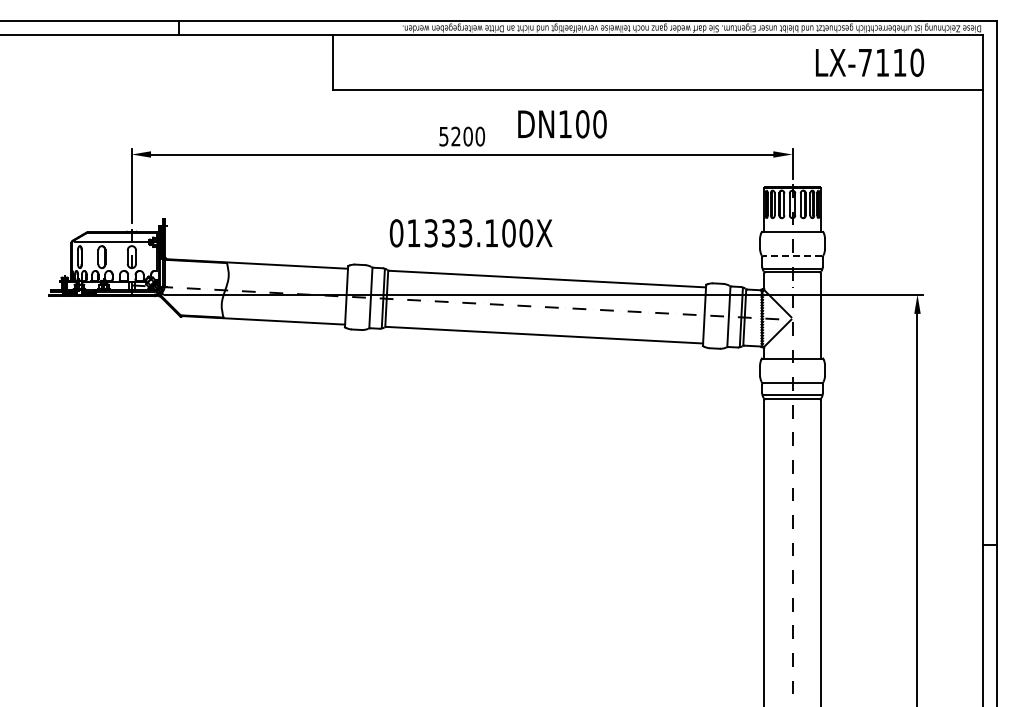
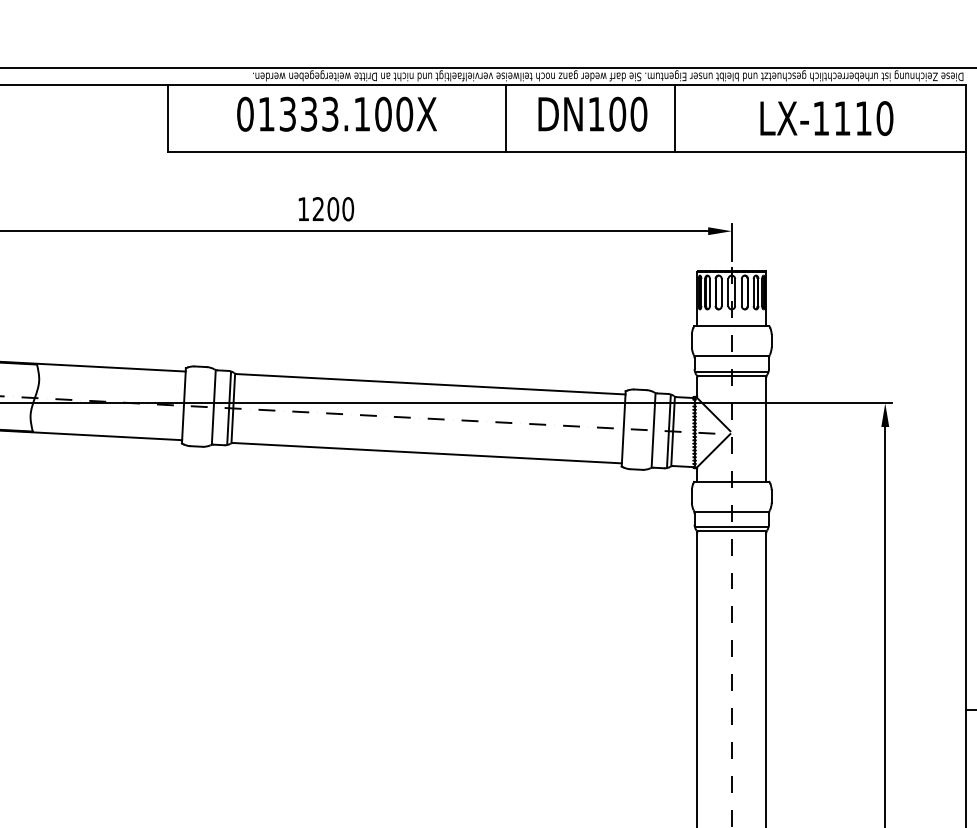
line: (608, 62) -> (505, 118), added
line: (746, 62) -> (675, 118), added
text: (865, 62) -> (821, 118), LX-7110 -> LX-1110
text: (562, 124) -> (592, 114), moved
text: (443, 136) -> (303, 209), 5200 -> 1200
text: (470, 233) -> (336, 114), moved
line: (792, 256) -> (731, 356), dashed -> solid

